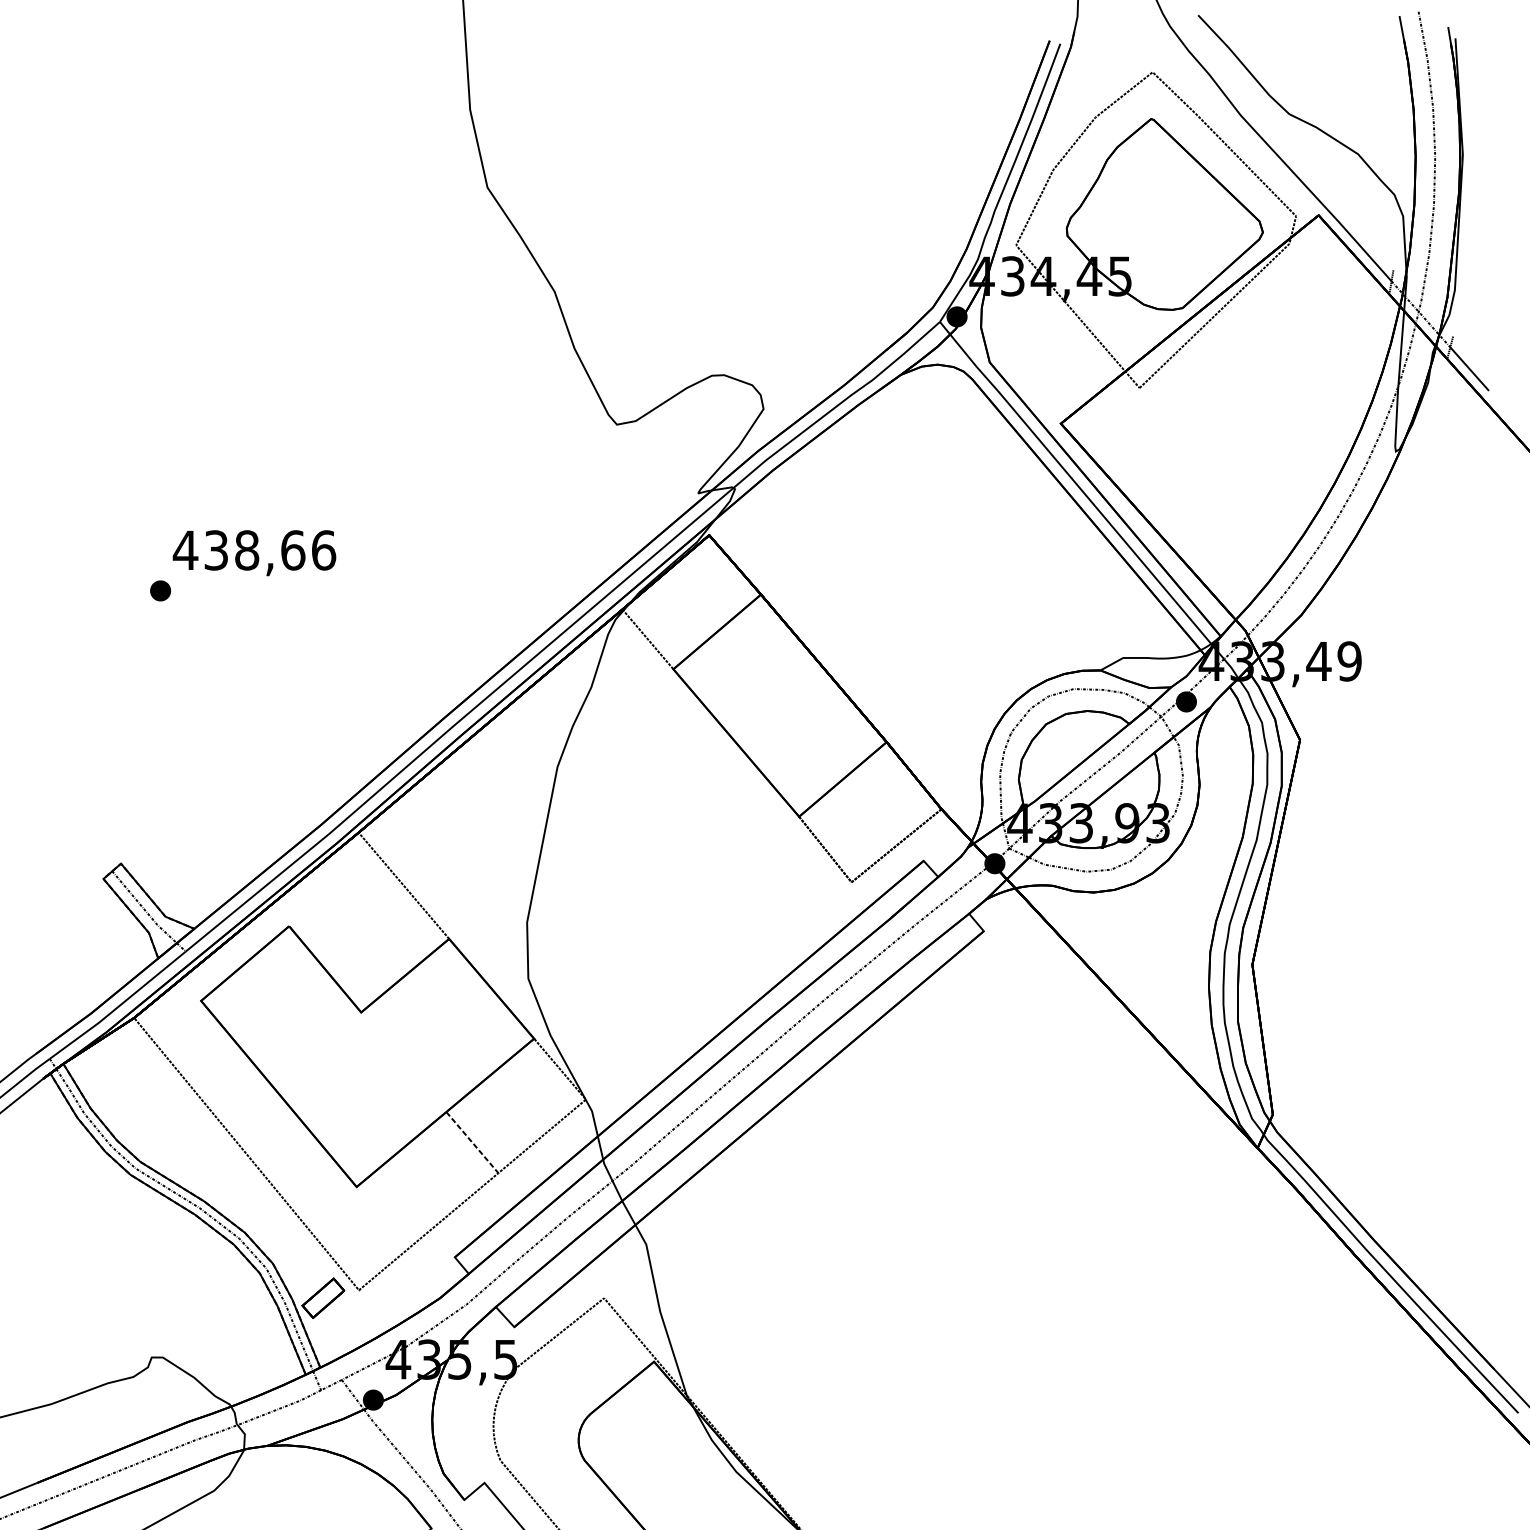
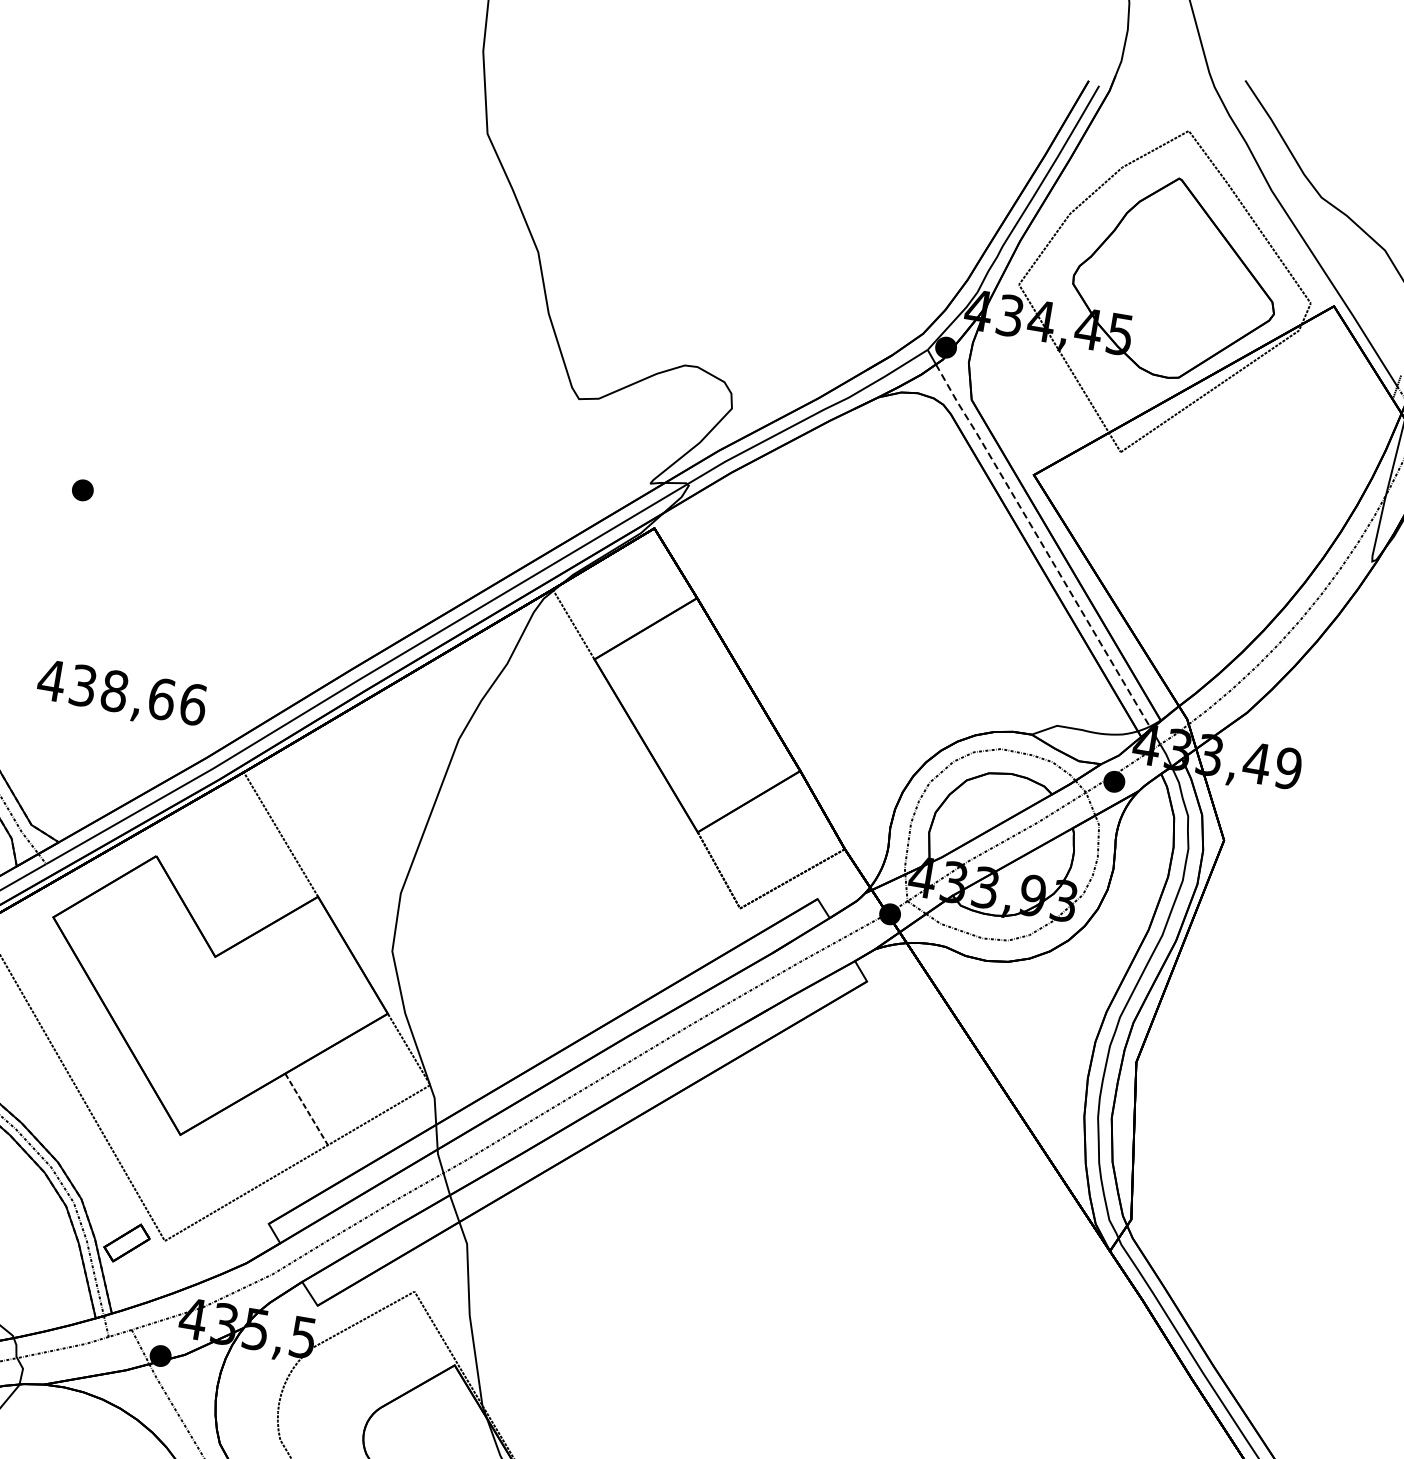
line: (1080, 489) -> (1042, 545), solid -> dashed
text: (254, 553) -> (121, 695), moved

